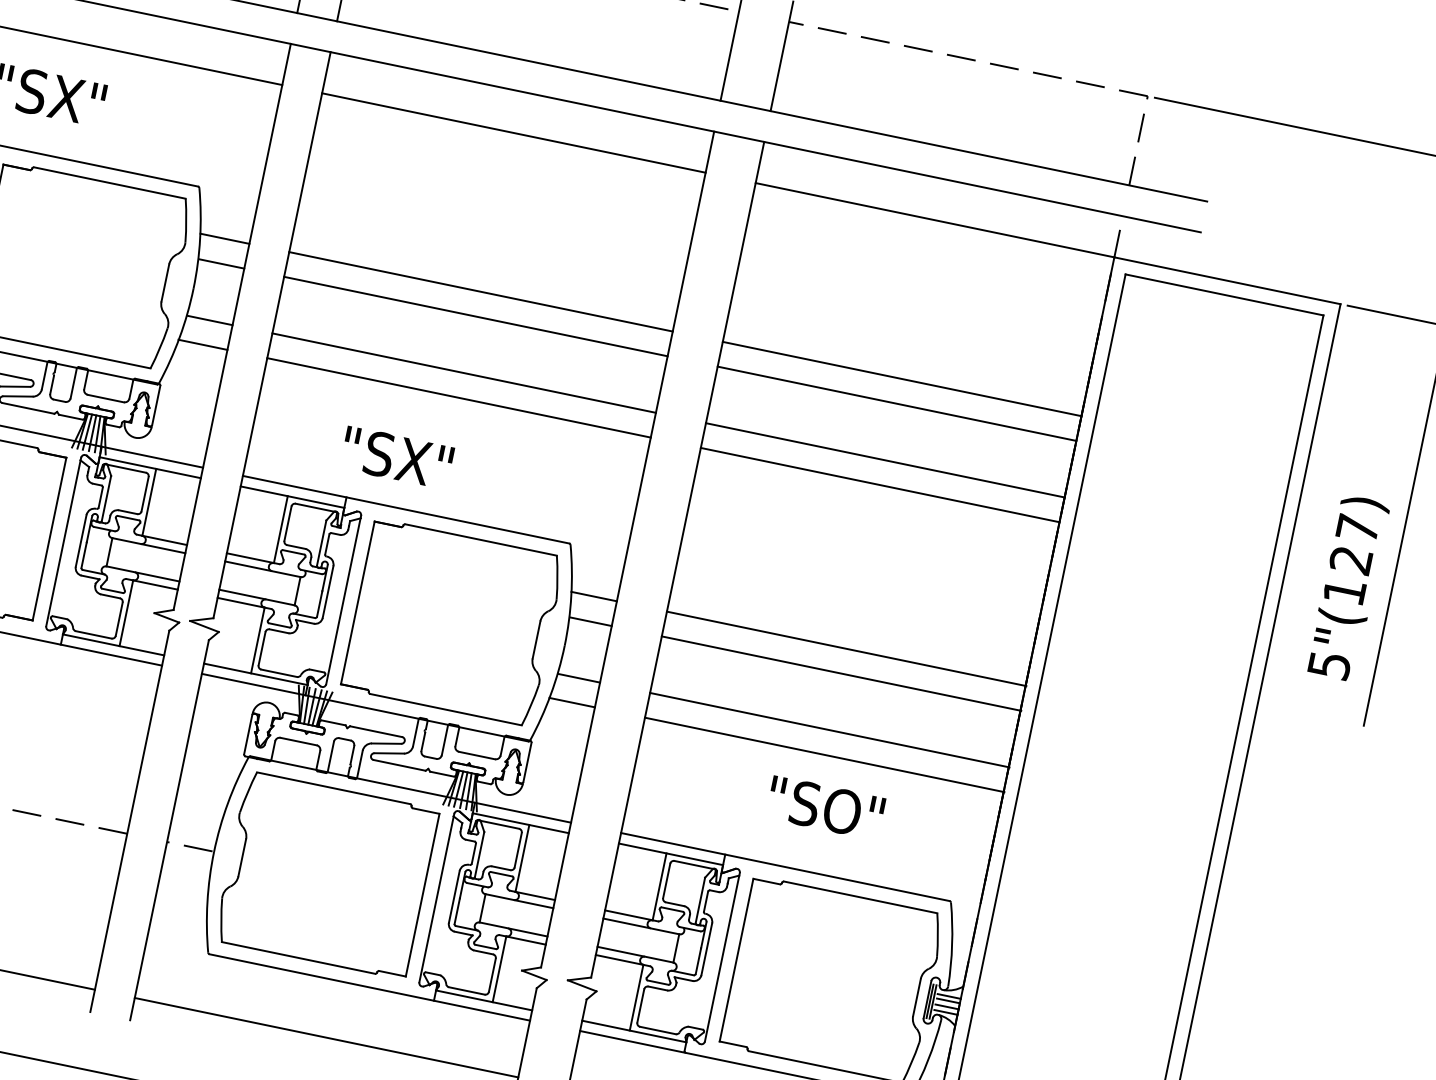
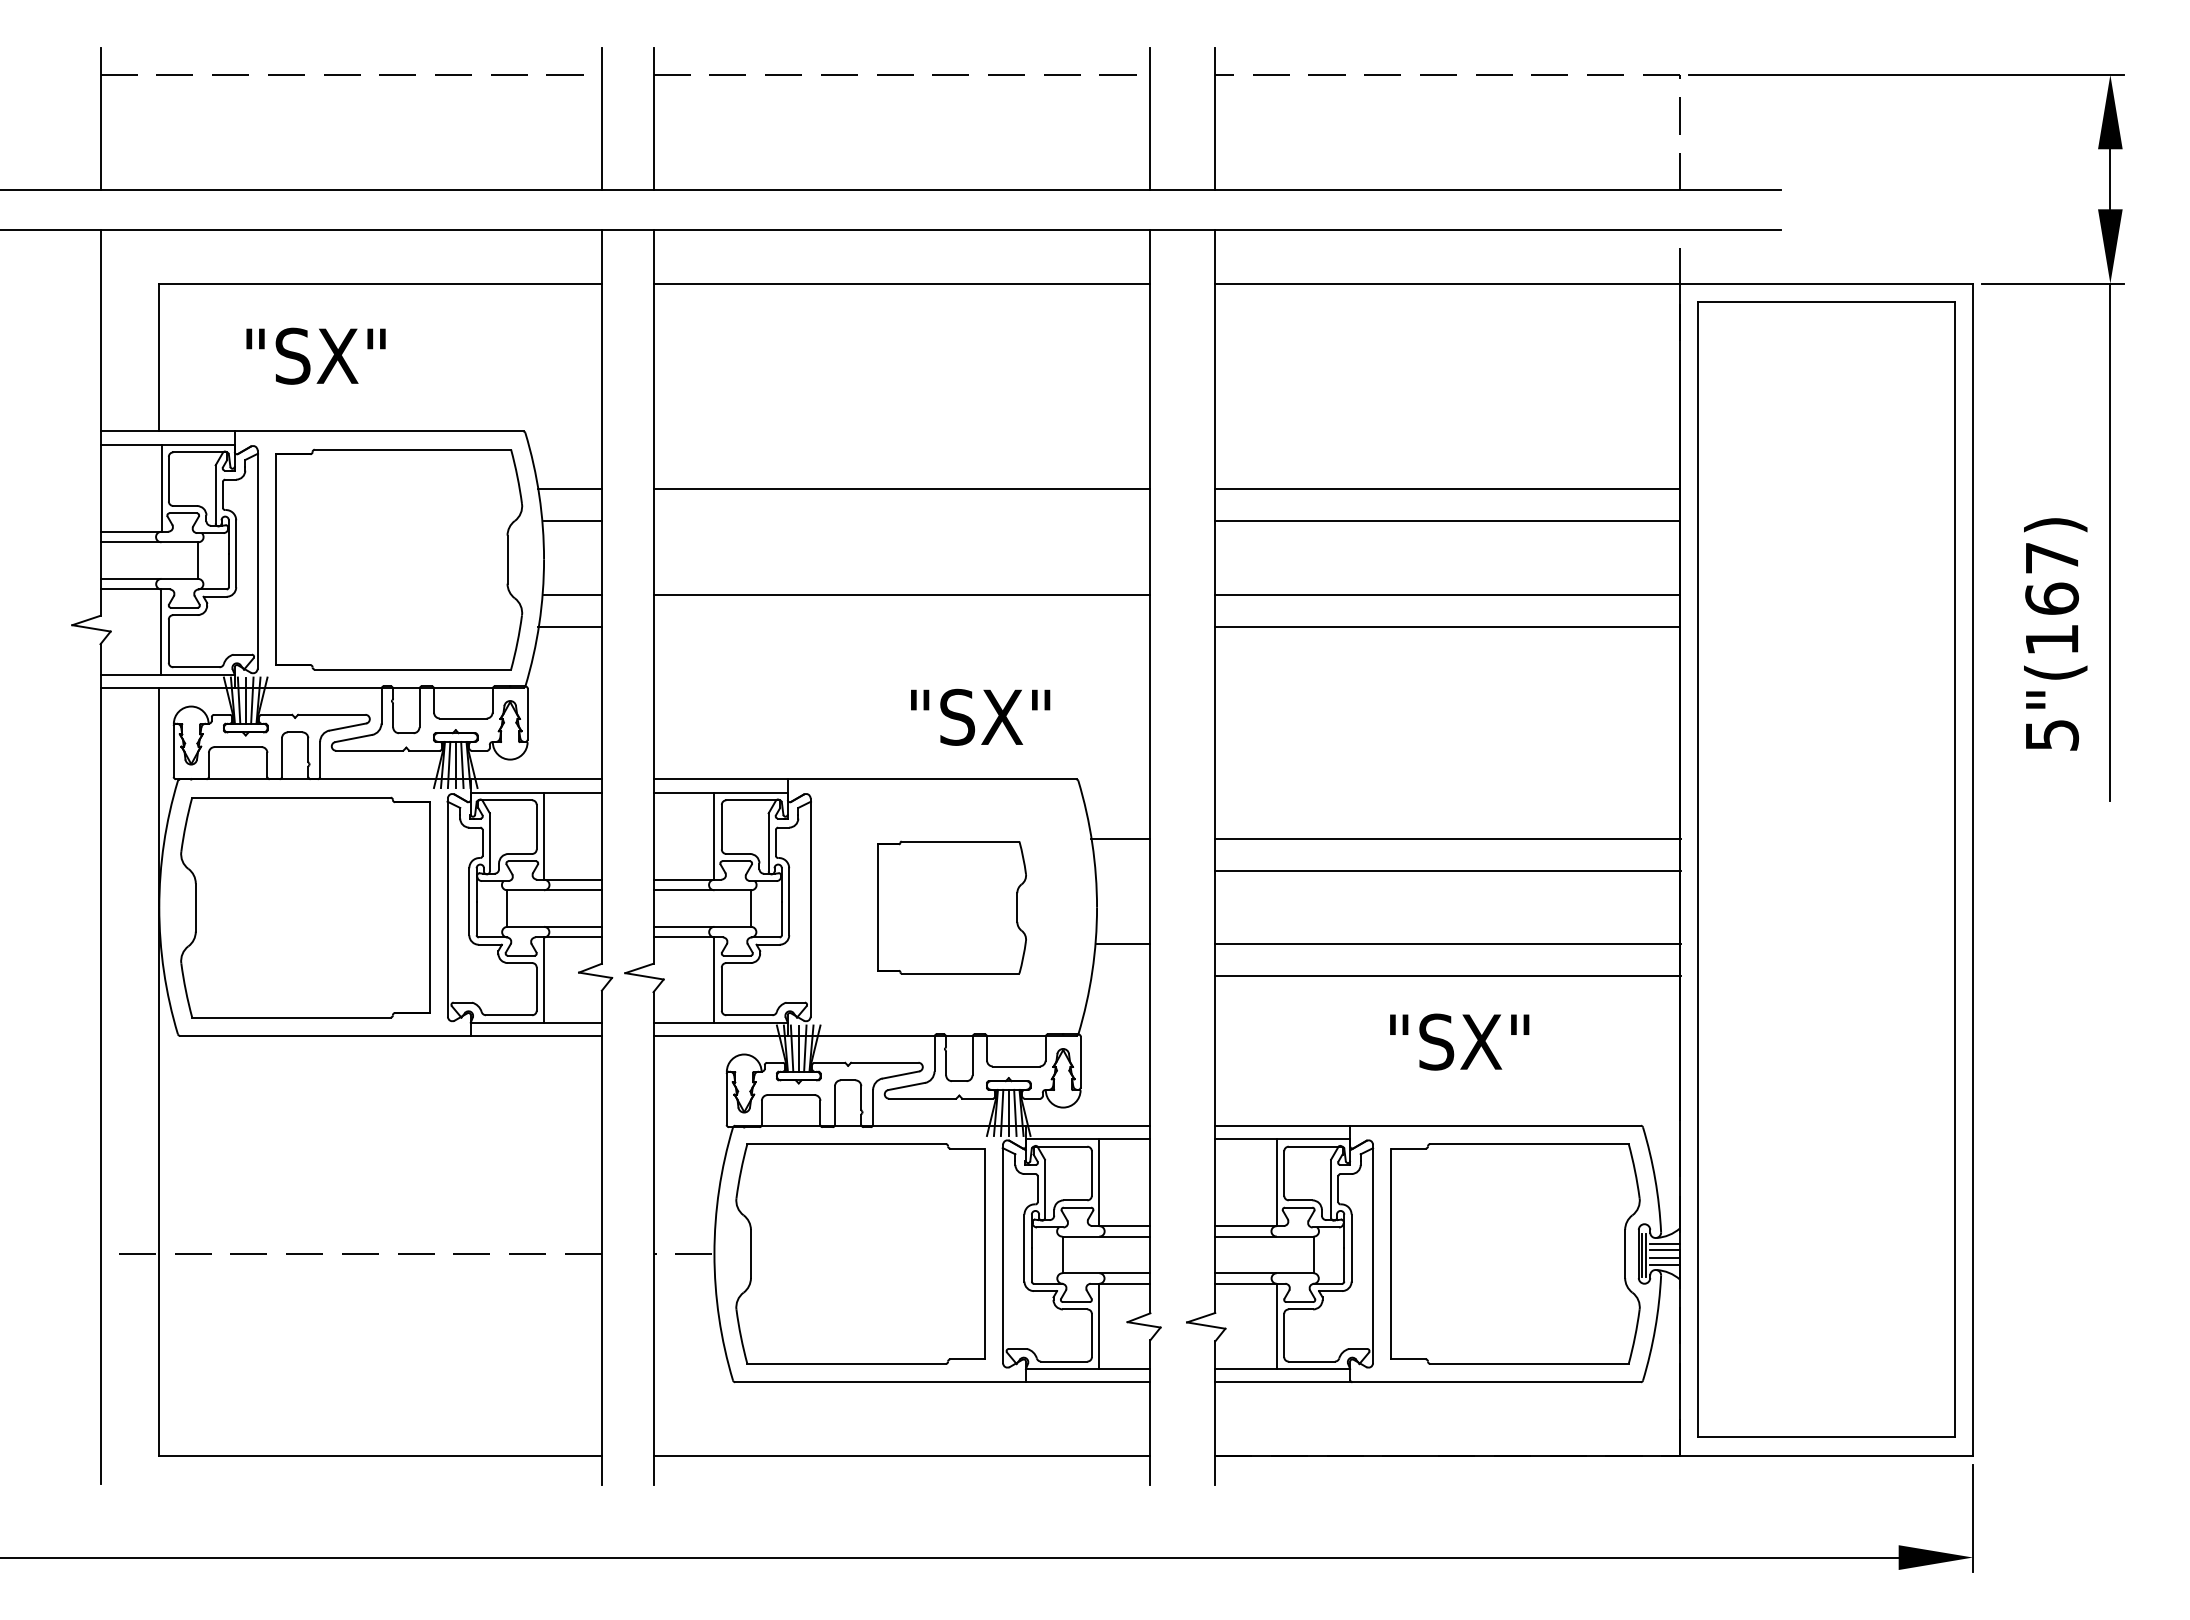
line: (475, 316) -> (901, 521), removed
line: (458, 397) -> (901, 626), removed
text: (397, 457) -> (980, 716), moved
text: (1351, 559) -> (2052, 598), 5"(127) -> 5"(167)
line: (591, 621) -> (1123, 870), removed
part: (453, 622) -> (952, 907), size x0.6
line: (571, 702) -> (1120, 976), removed
text: (853, 813) -> (1498, 1041), "SO" -> "SX"

